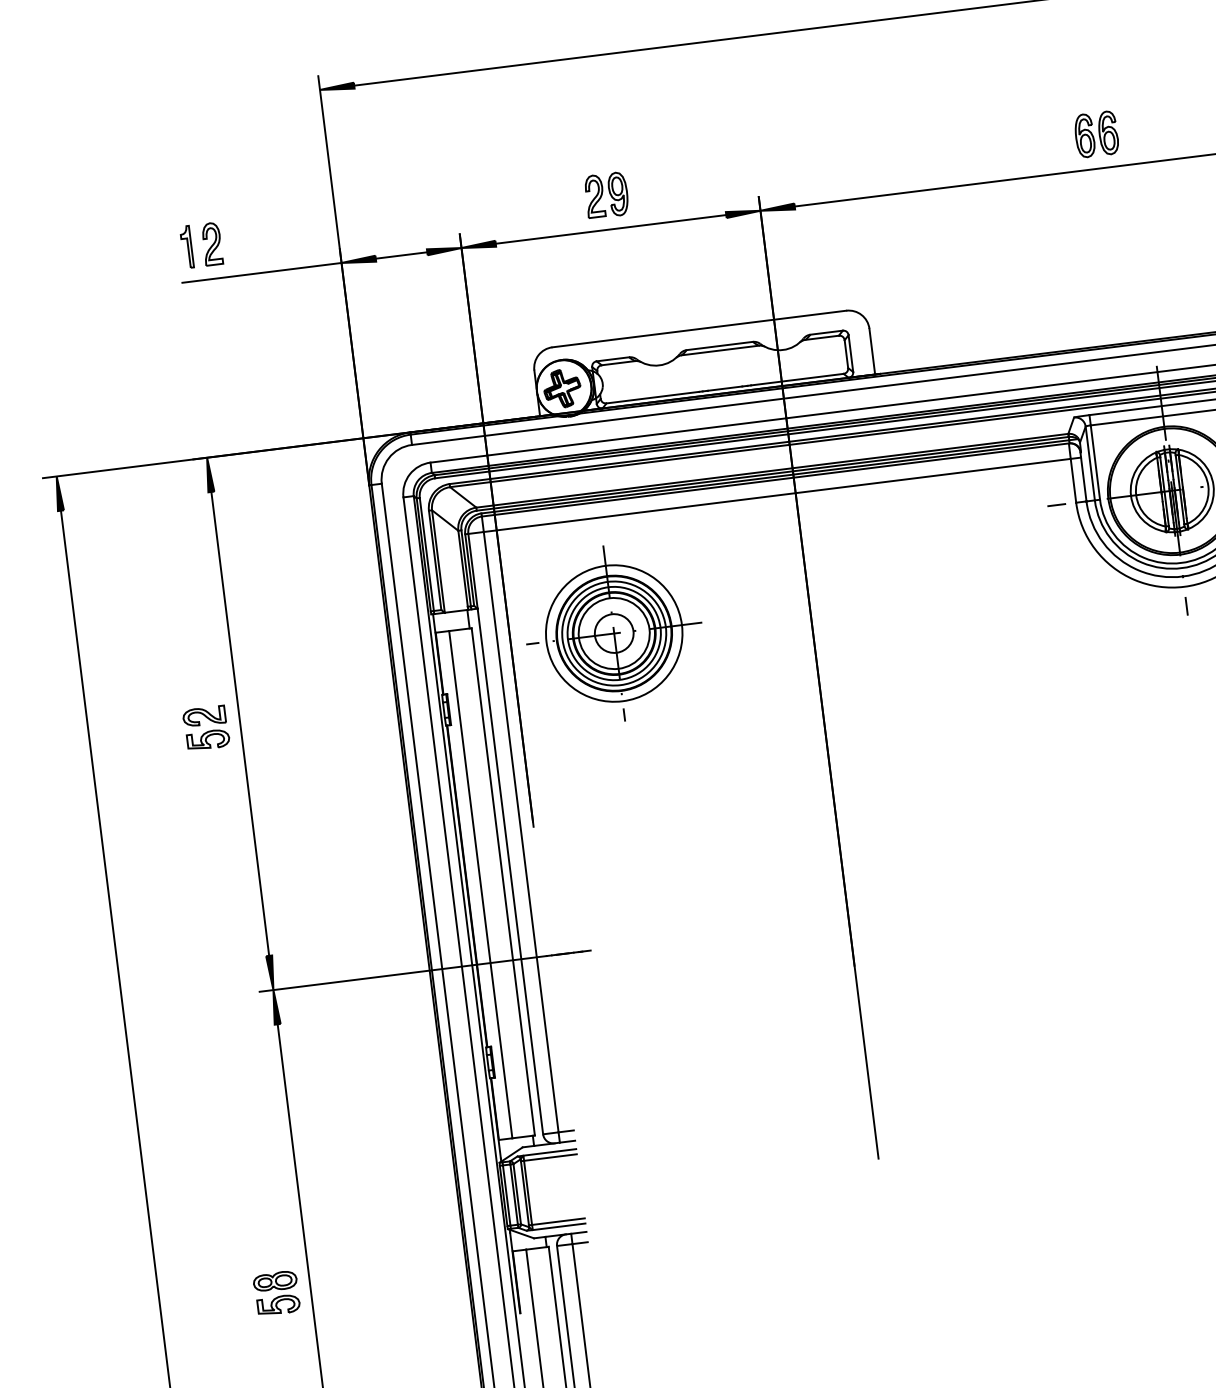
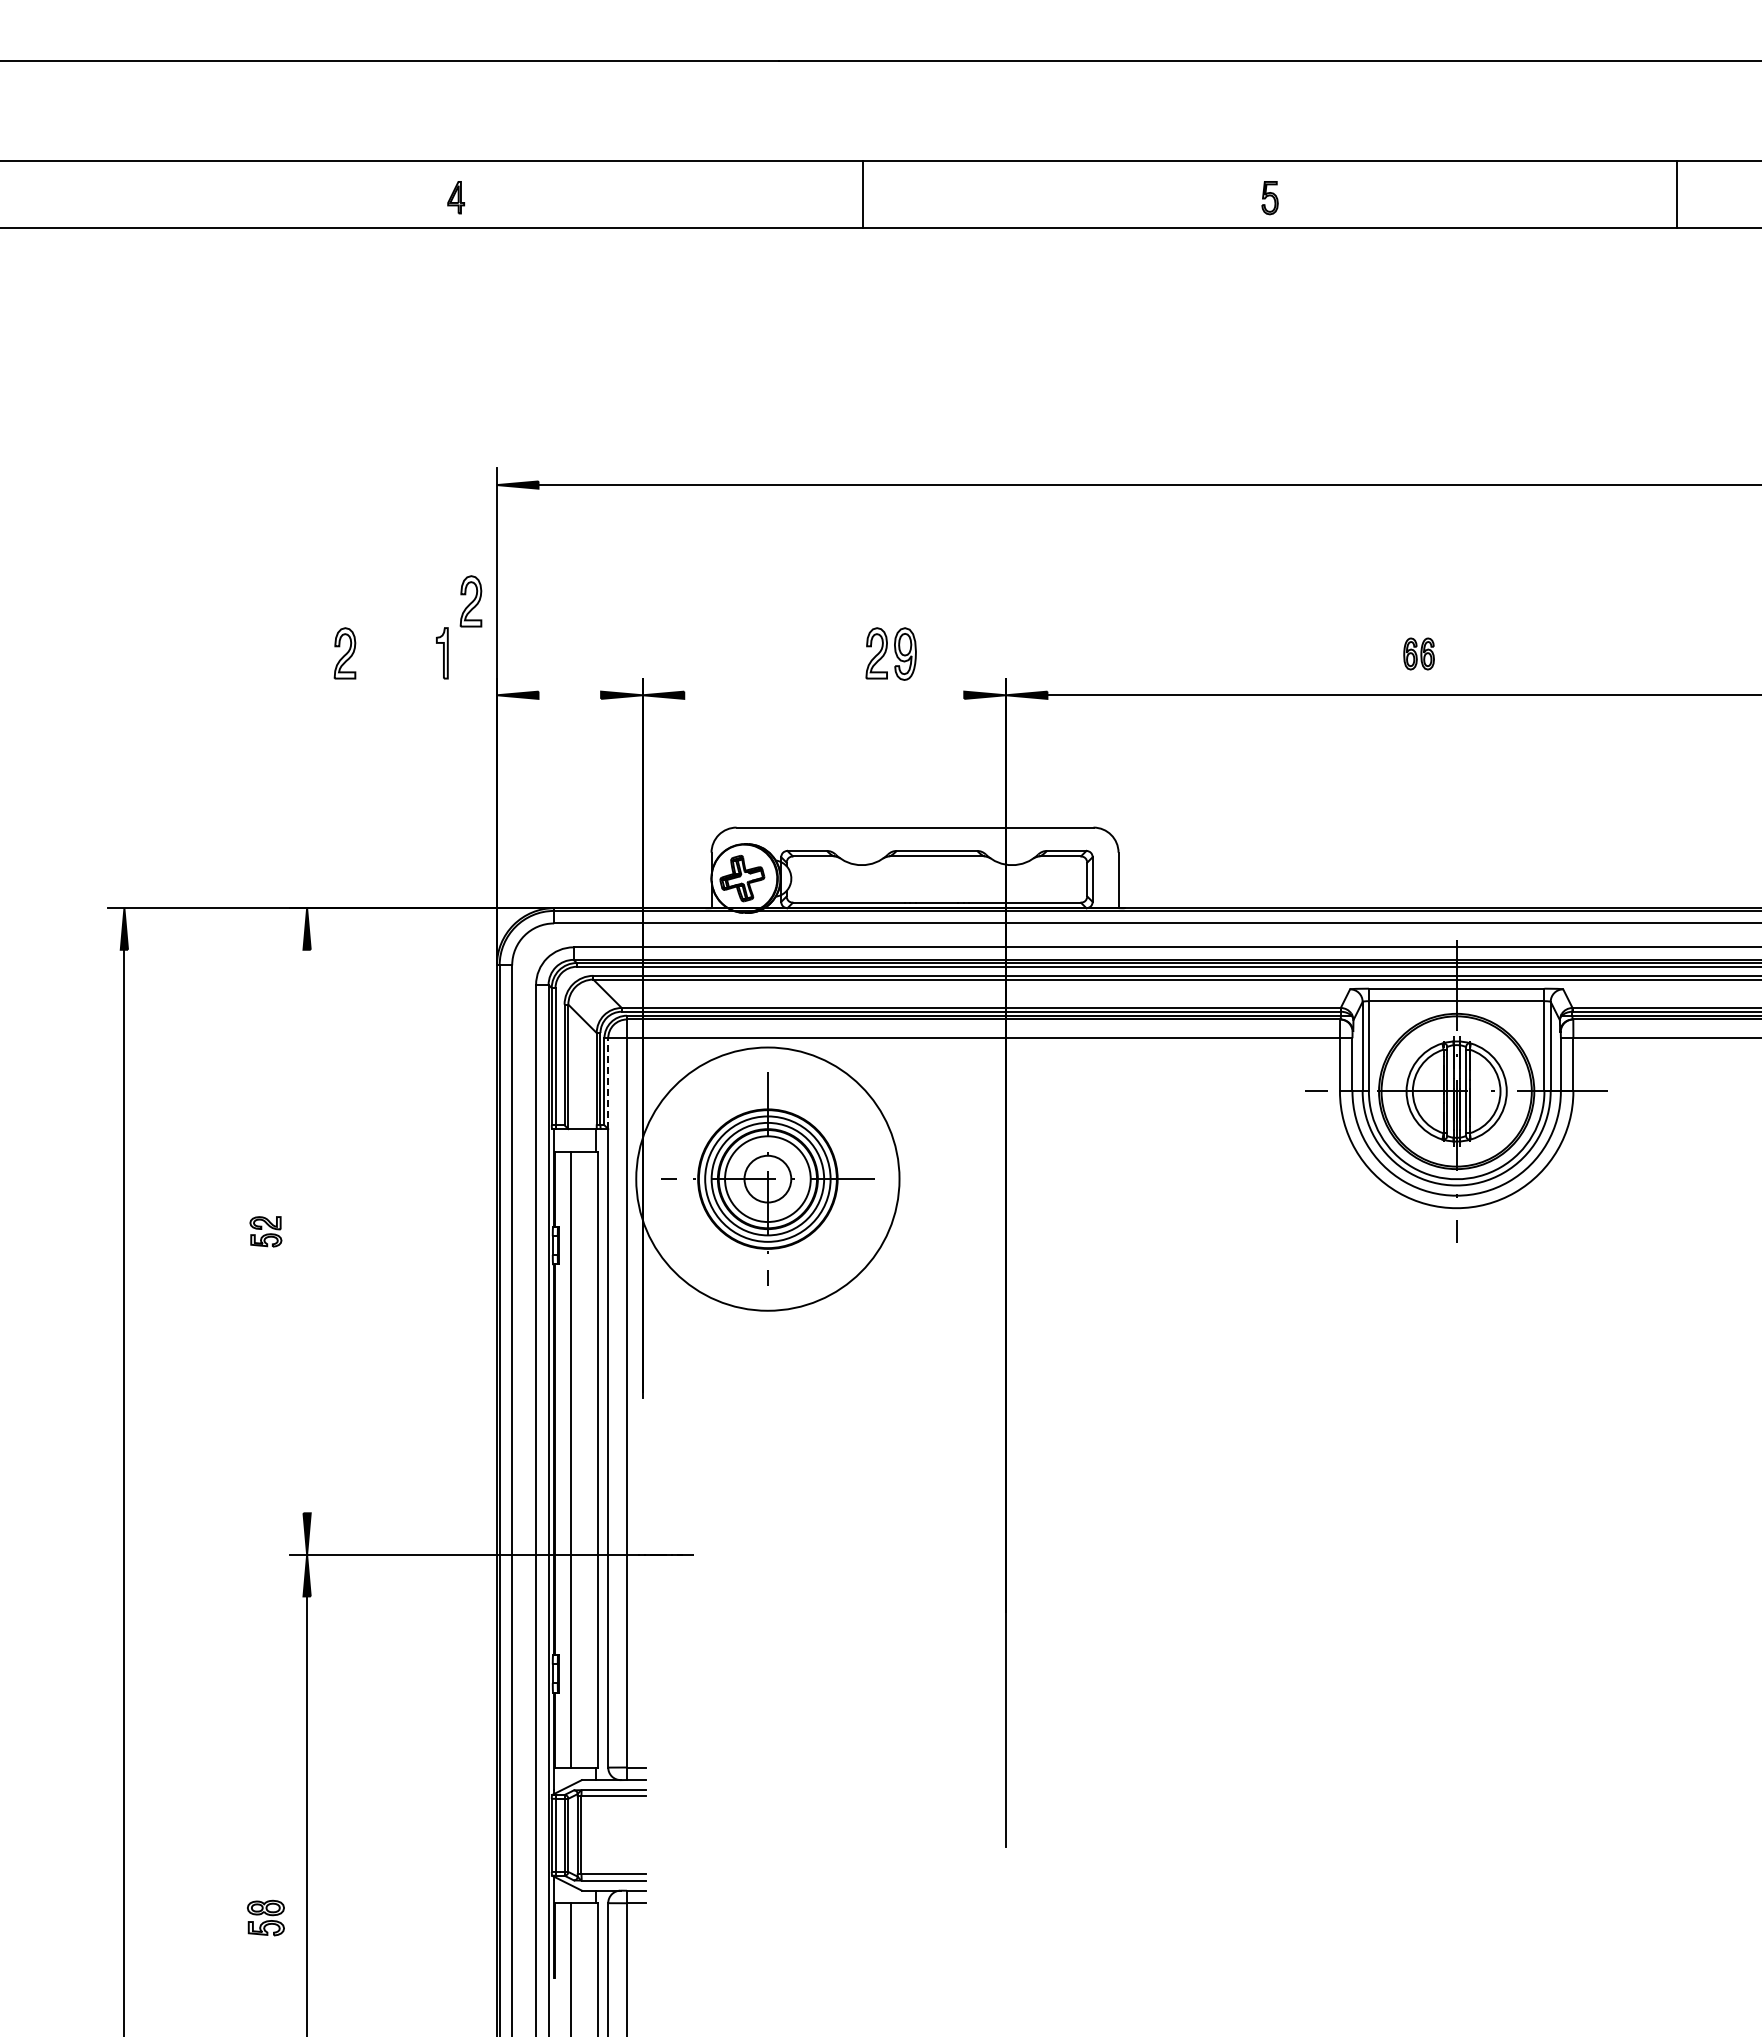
part: (1095, 134) -> (1418, 653), size x0.6
part: (310, 188) -> (470, 601), added
part: (606, 195) -> (890, 653), moved
line: (611, 229) -> (824, 695), removed
part: (187, 247) -> (442, 653), moved
line: (401, 255) -> (569, 695), removed
line: (261, 273) -> (399, 695), removed
line: (473, 571) -> (608, 1083), solid -> dashed
circle: (613, 633) -> (767, 1178), size x1.6
line: (240, 723) -> (307, 1231), removed
part: (206, 728) -> (265, 1231), size x0.6
part: (276, 1292) -> (265, 1917), size x0.7

